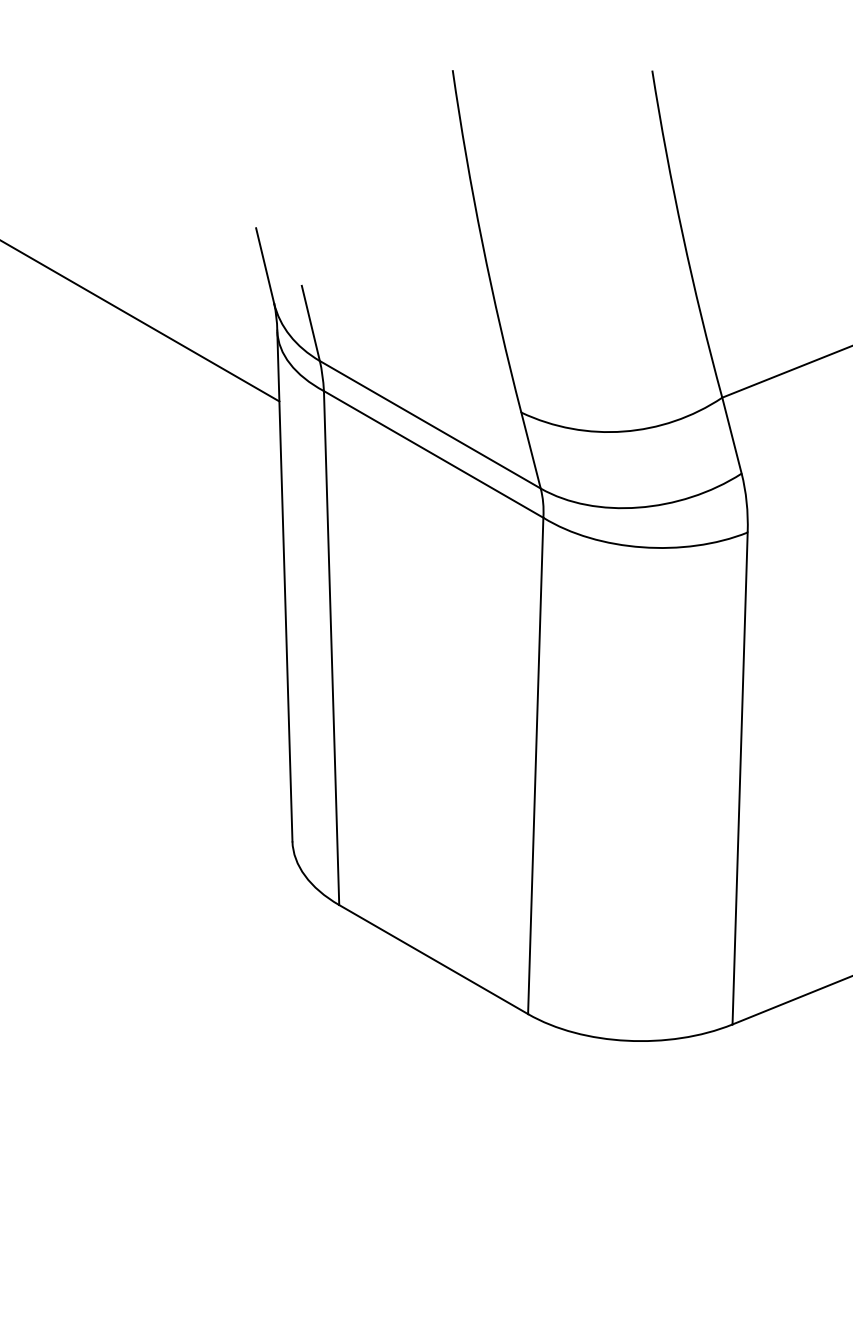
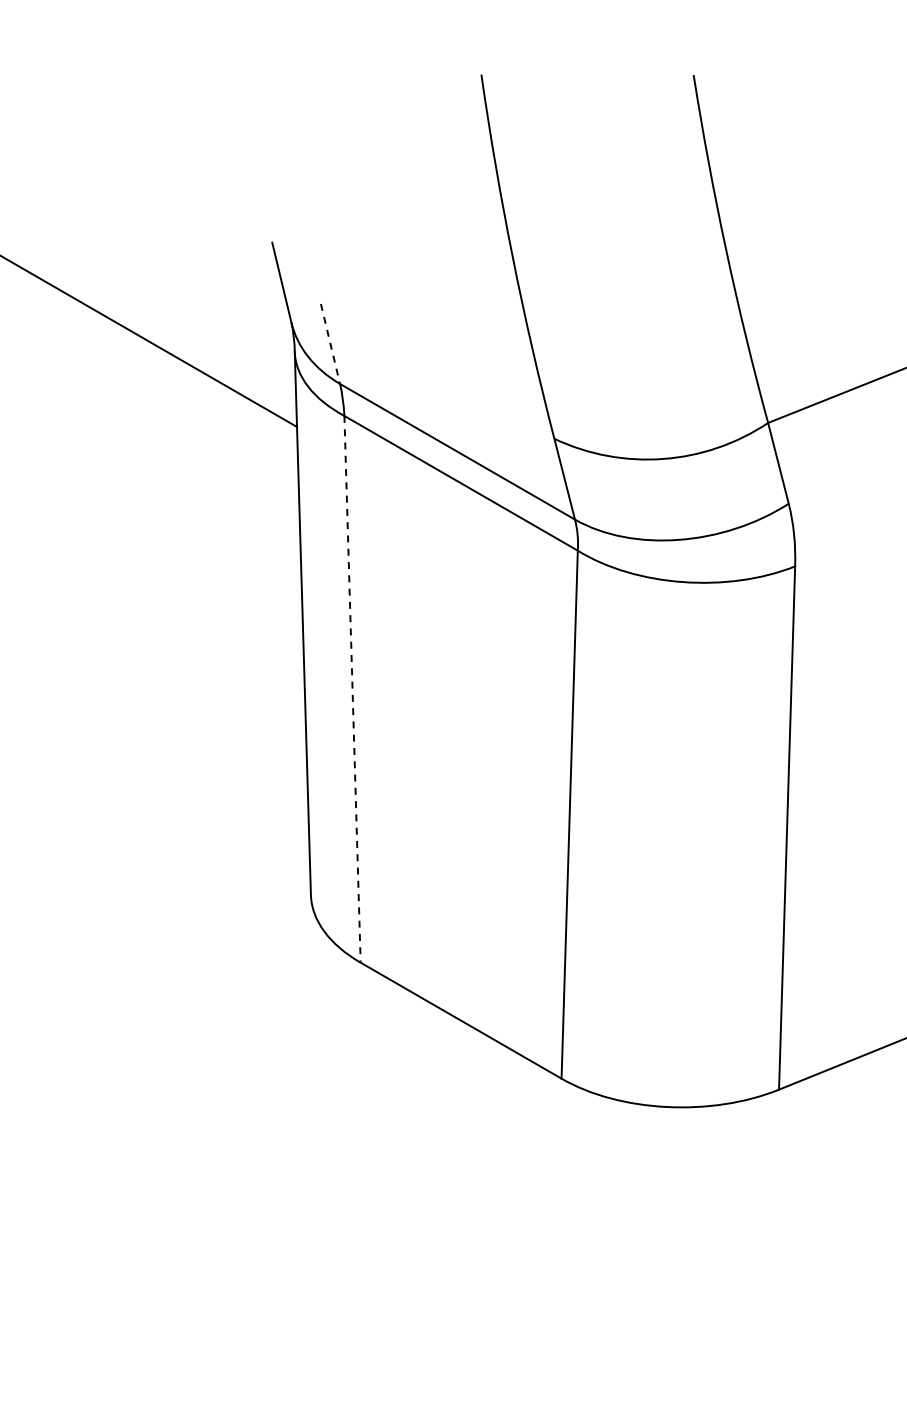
line: (310, 323) -> (330, 344), solid -> dashed
line: (331, 648) -> (352, 689), solid -> dashed

